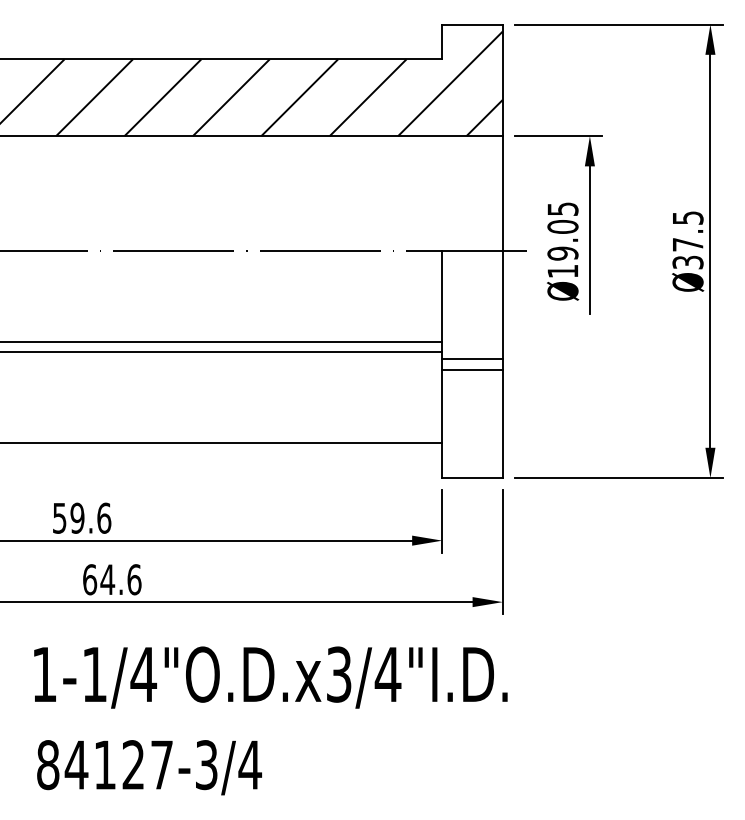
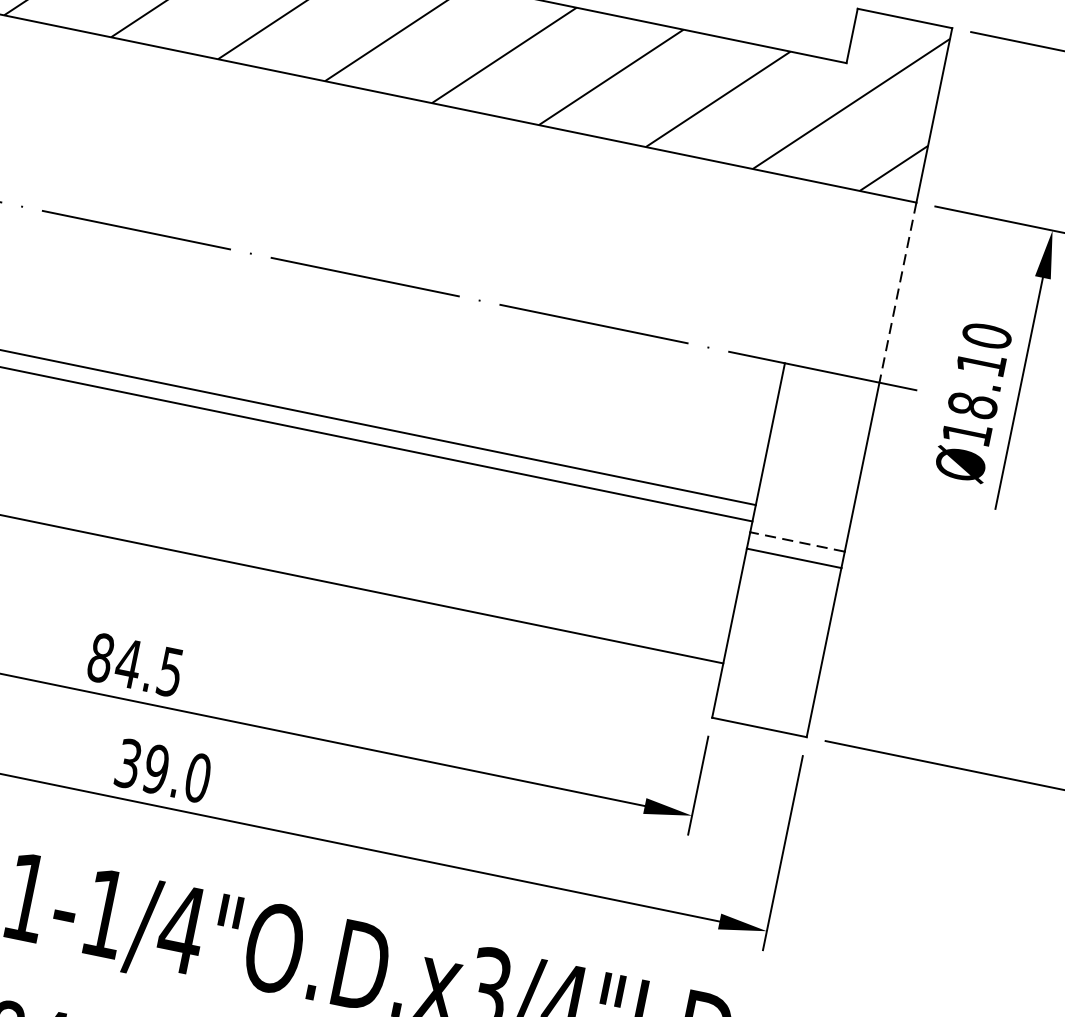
line: (502, 193) -> (897, 292), solid -> dashed
text: (562, 231) -> (979, 370), Ø19.05 -> Ø18.10
line: (472, 359) -> (797, 542), solid -> dashed
text: (81, 517) -> (135, 663), 59.6 -> 84.5
text: (112, 579) -> (163, 770), 64.6 -> 39.0

